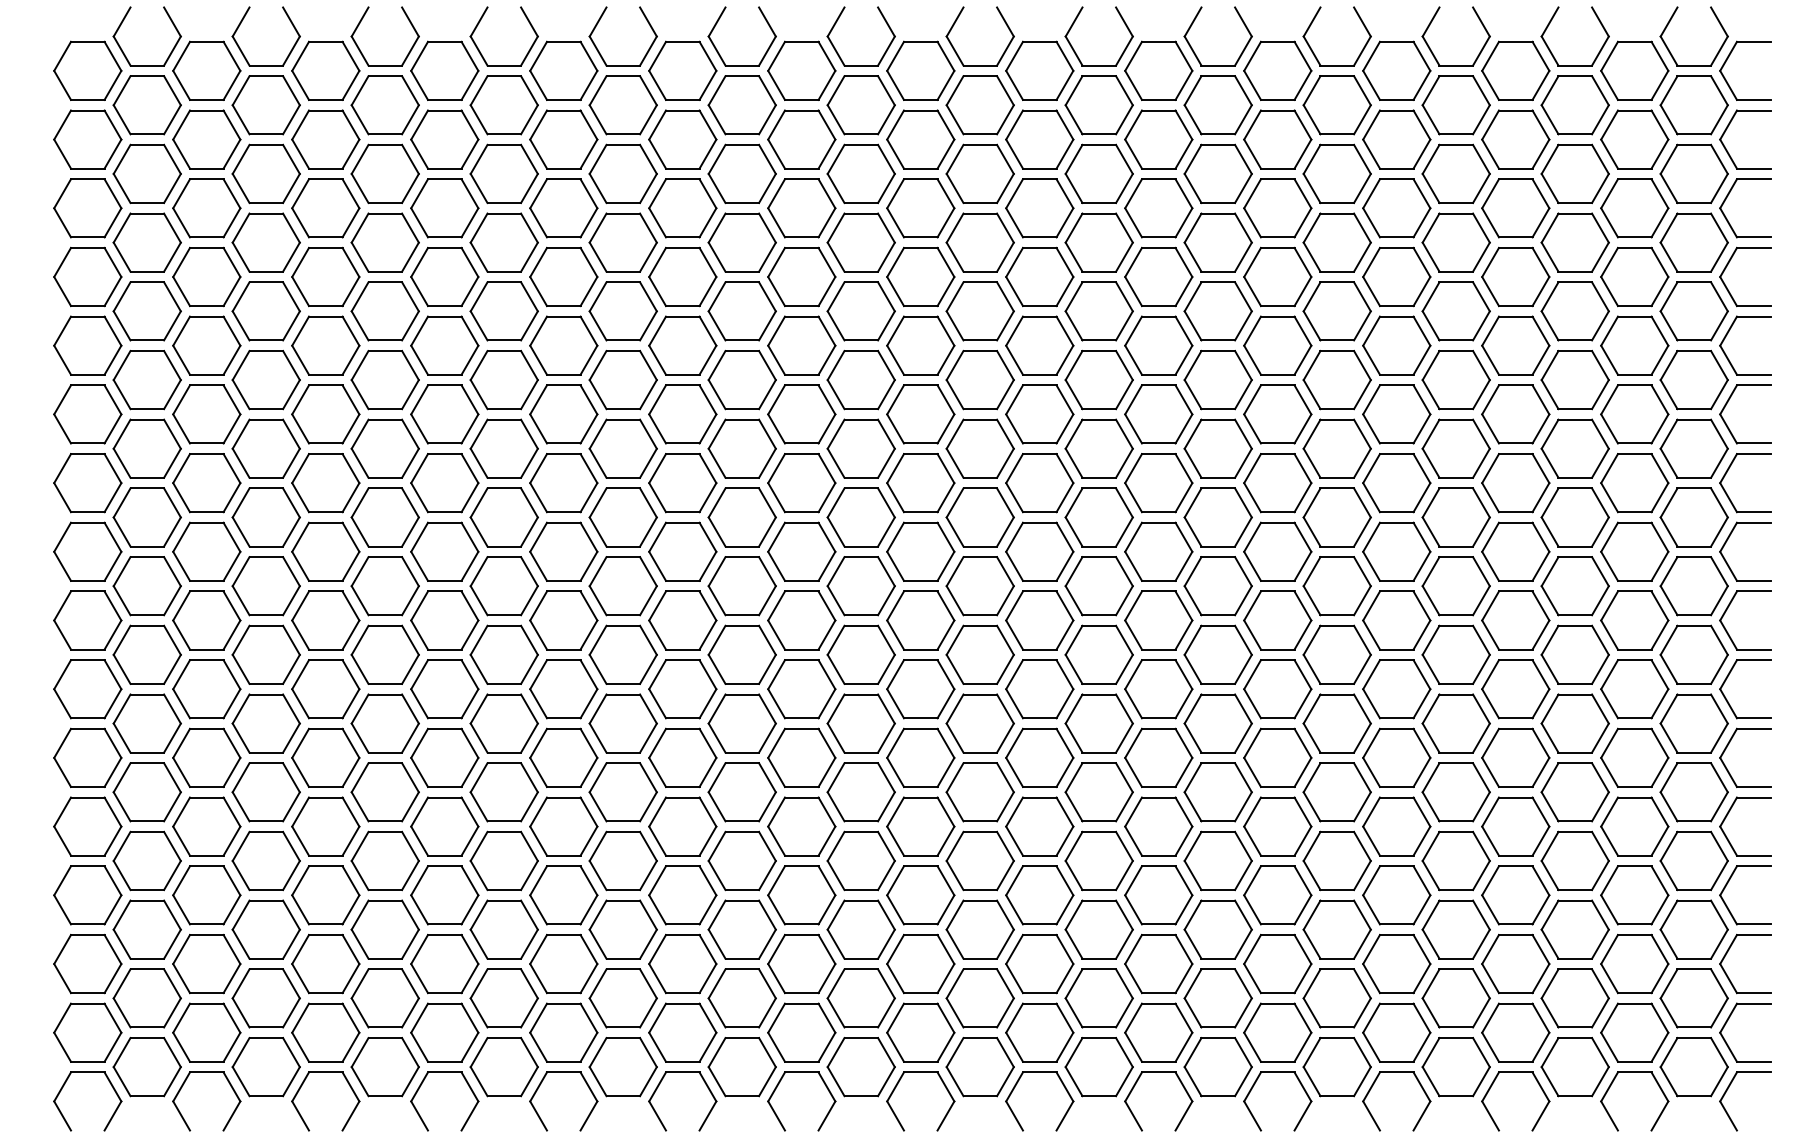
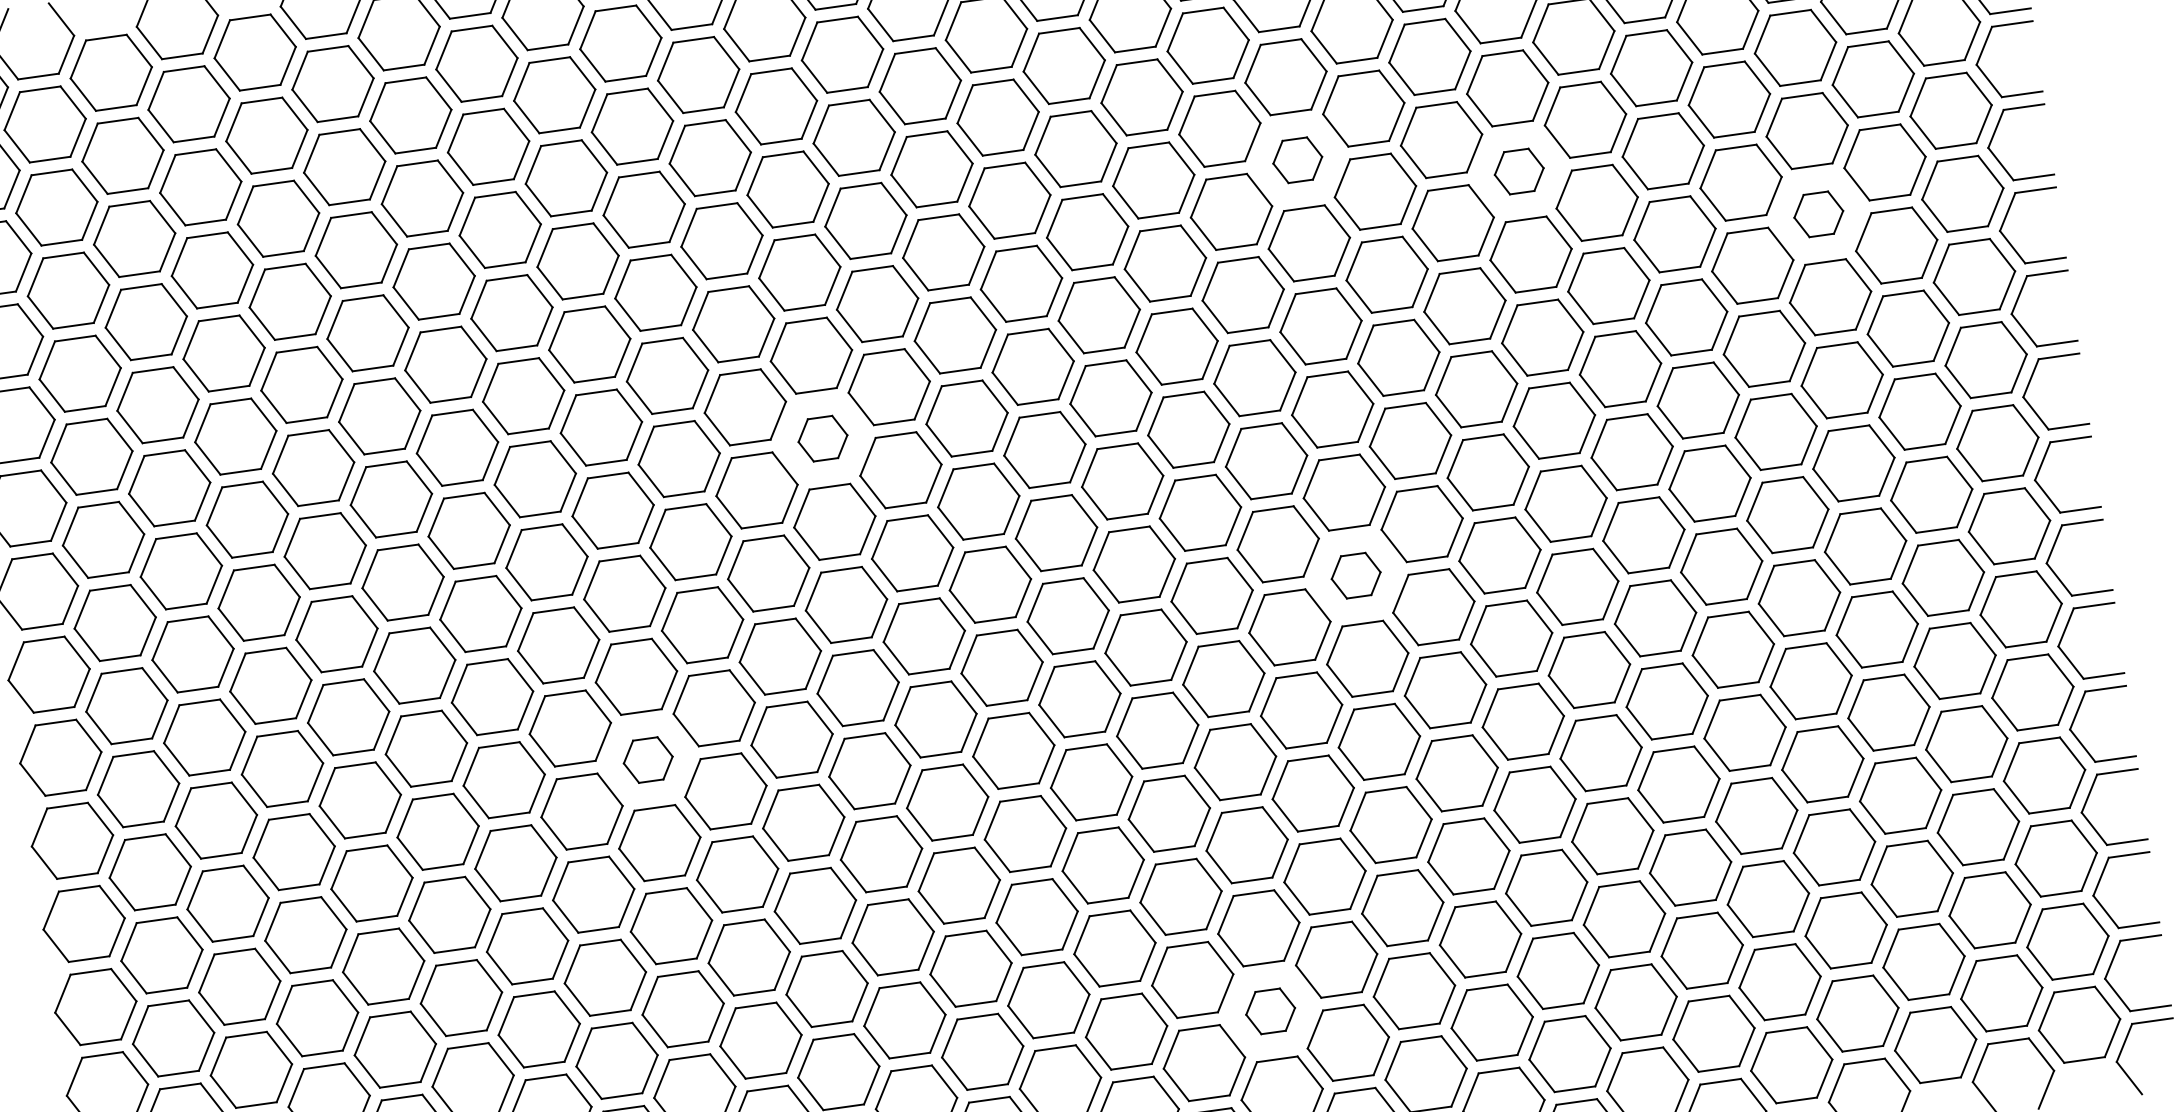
part: (1158, 276) -> (1297, 159), size x0.6
part: (1336, 311) -> (1518, 171), size x0.6
part: (1574, 380) -> (1818, 214), size x0.6
part: (741, 448) -> (822, 438), size x0.6
part: (1158, 620) -> (1355, 575), size x0.6
part: (563, 689) -> (647, 760), size x0.6
part: (1039, 963) -> (1270, 1010), size x0.6

